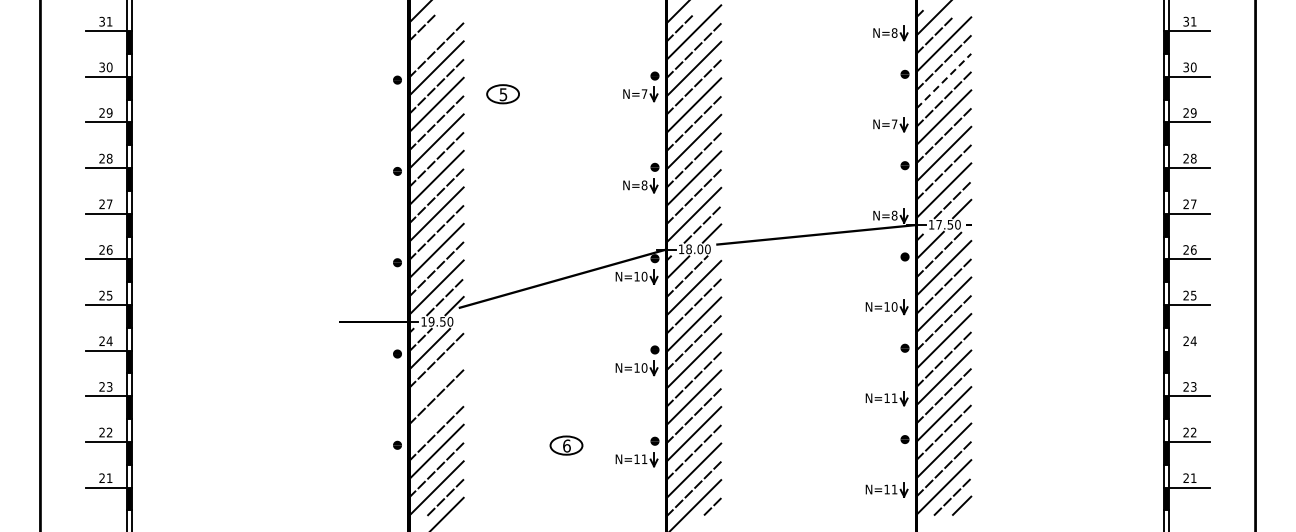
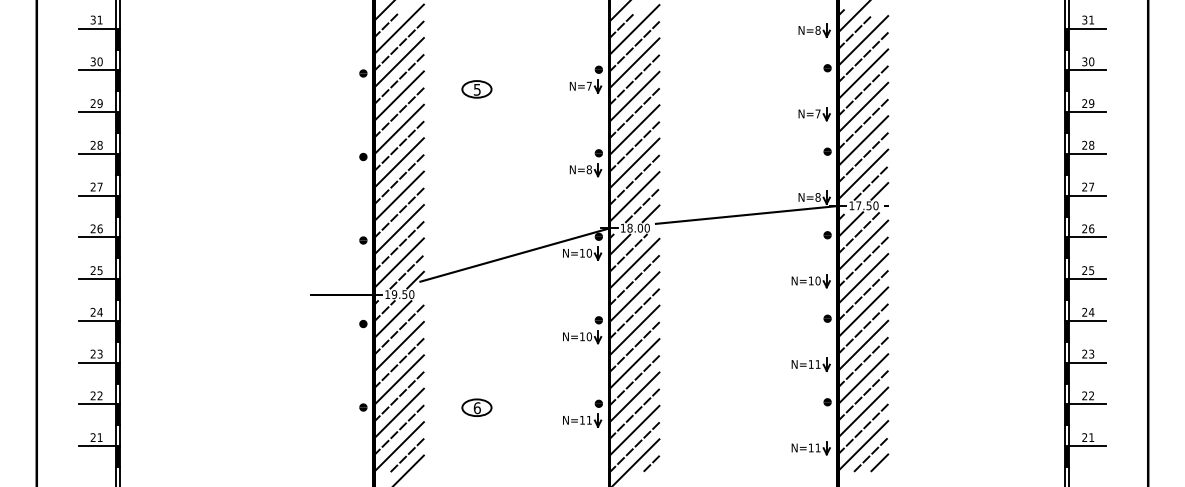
line: (435, 32) -> (398, 29), added
line: (944, 81) -> (863, 74), dashed -> solid
part: (502, 94) -> (476, 89), moved
line: (1186, 350) -> (1085, 320), added
line: (435, 378) -> (398, 346), added
line: (435, 415) -> (398, 380), added
part: (566, 445) -> (476, 407), moved

